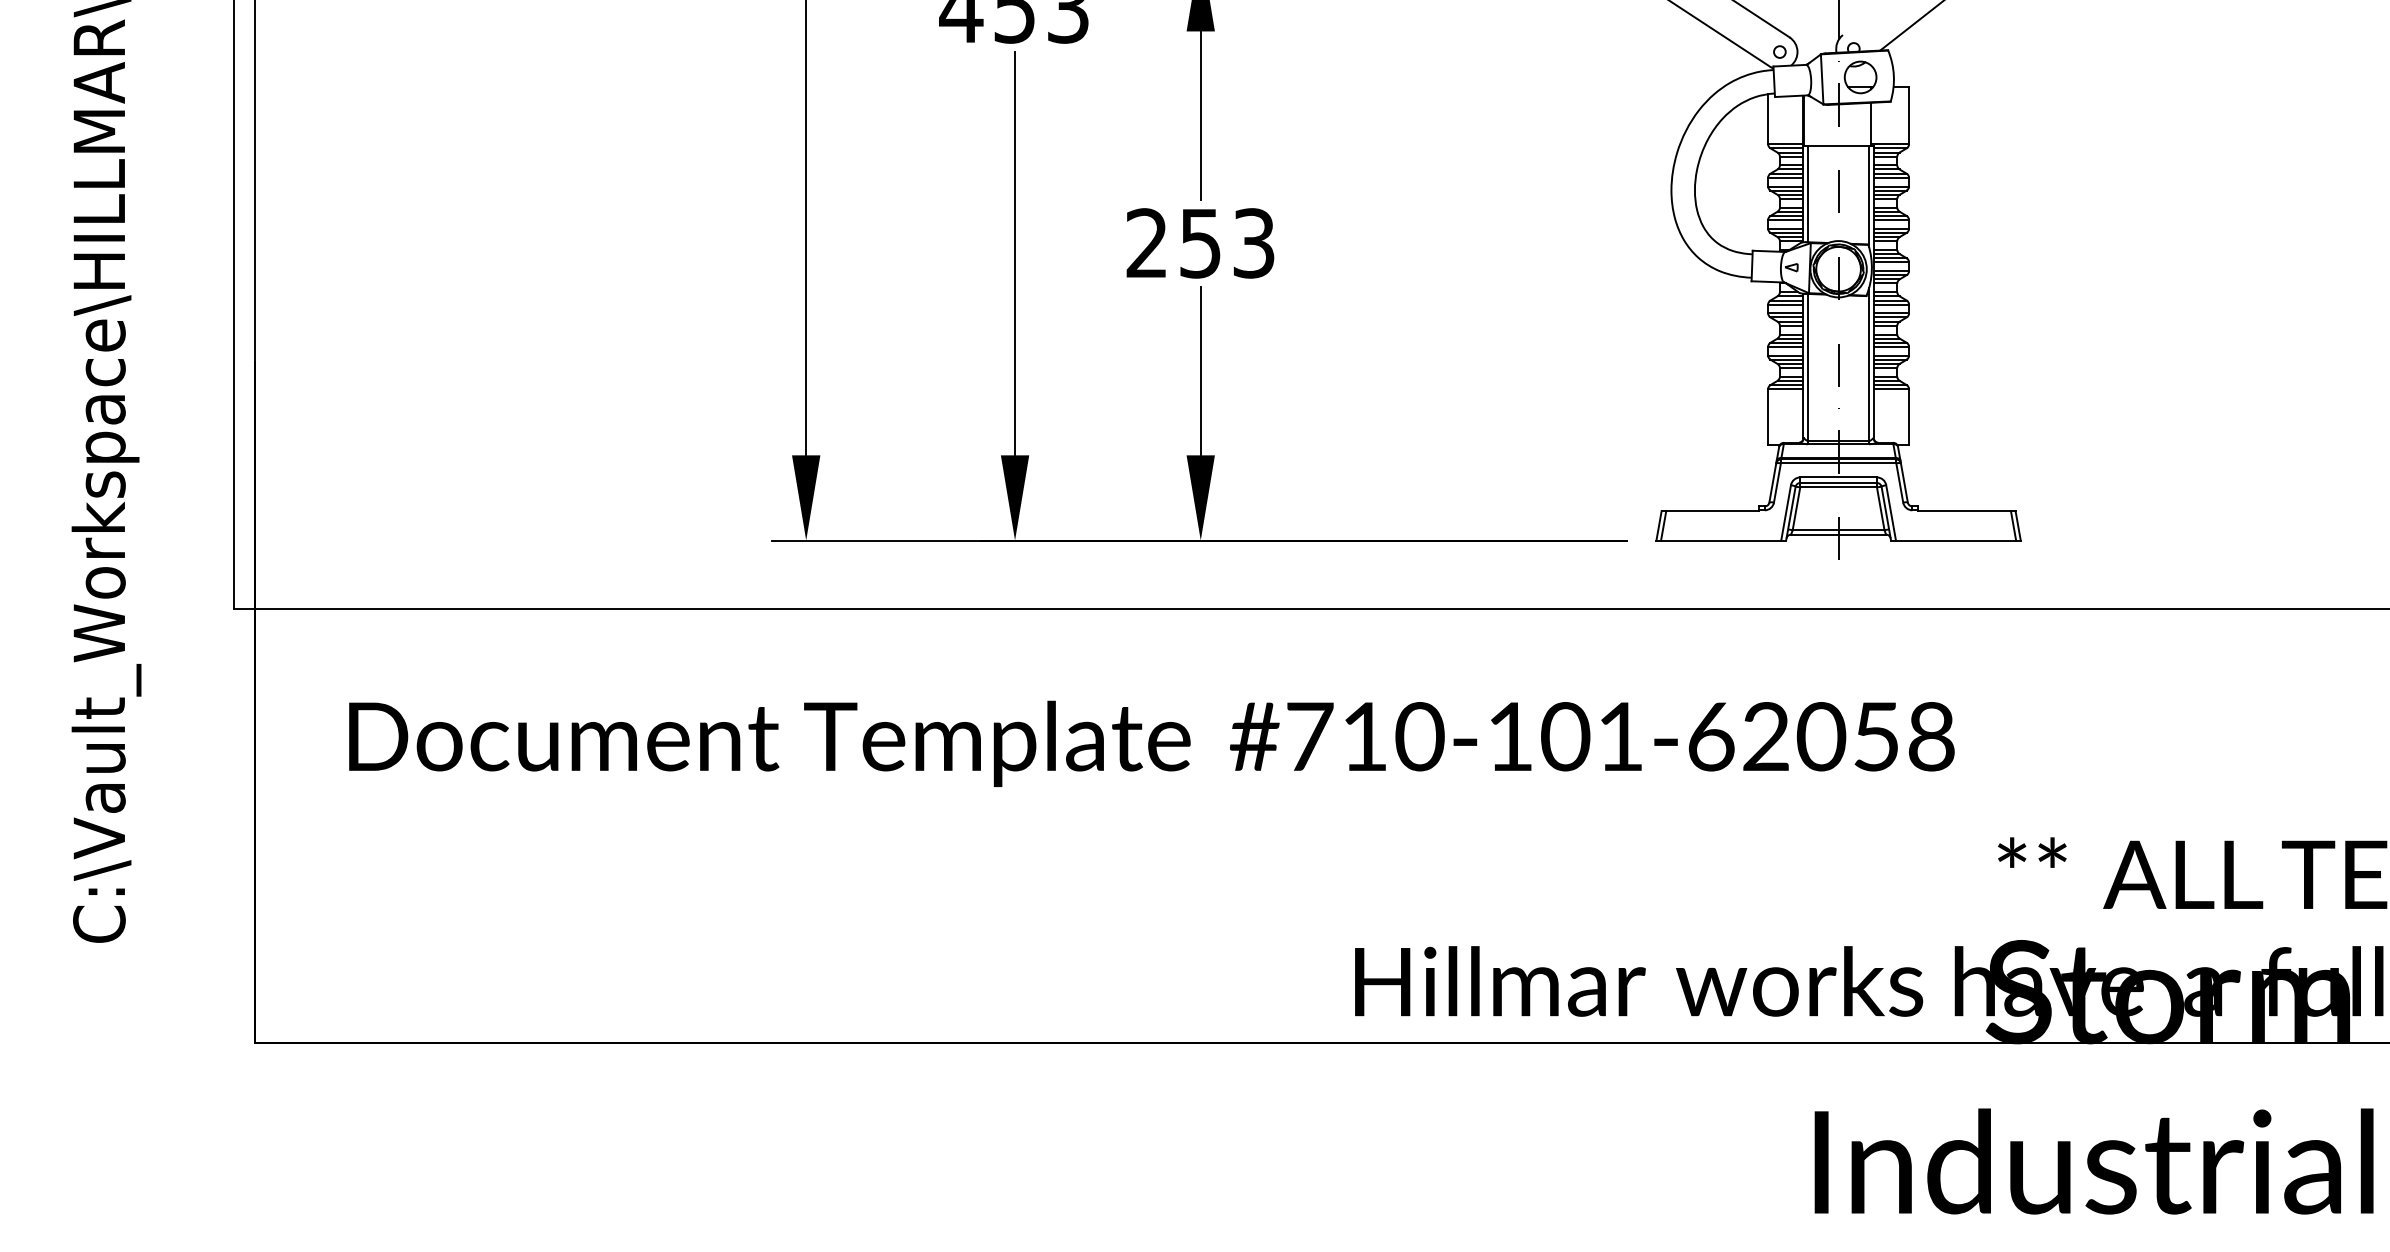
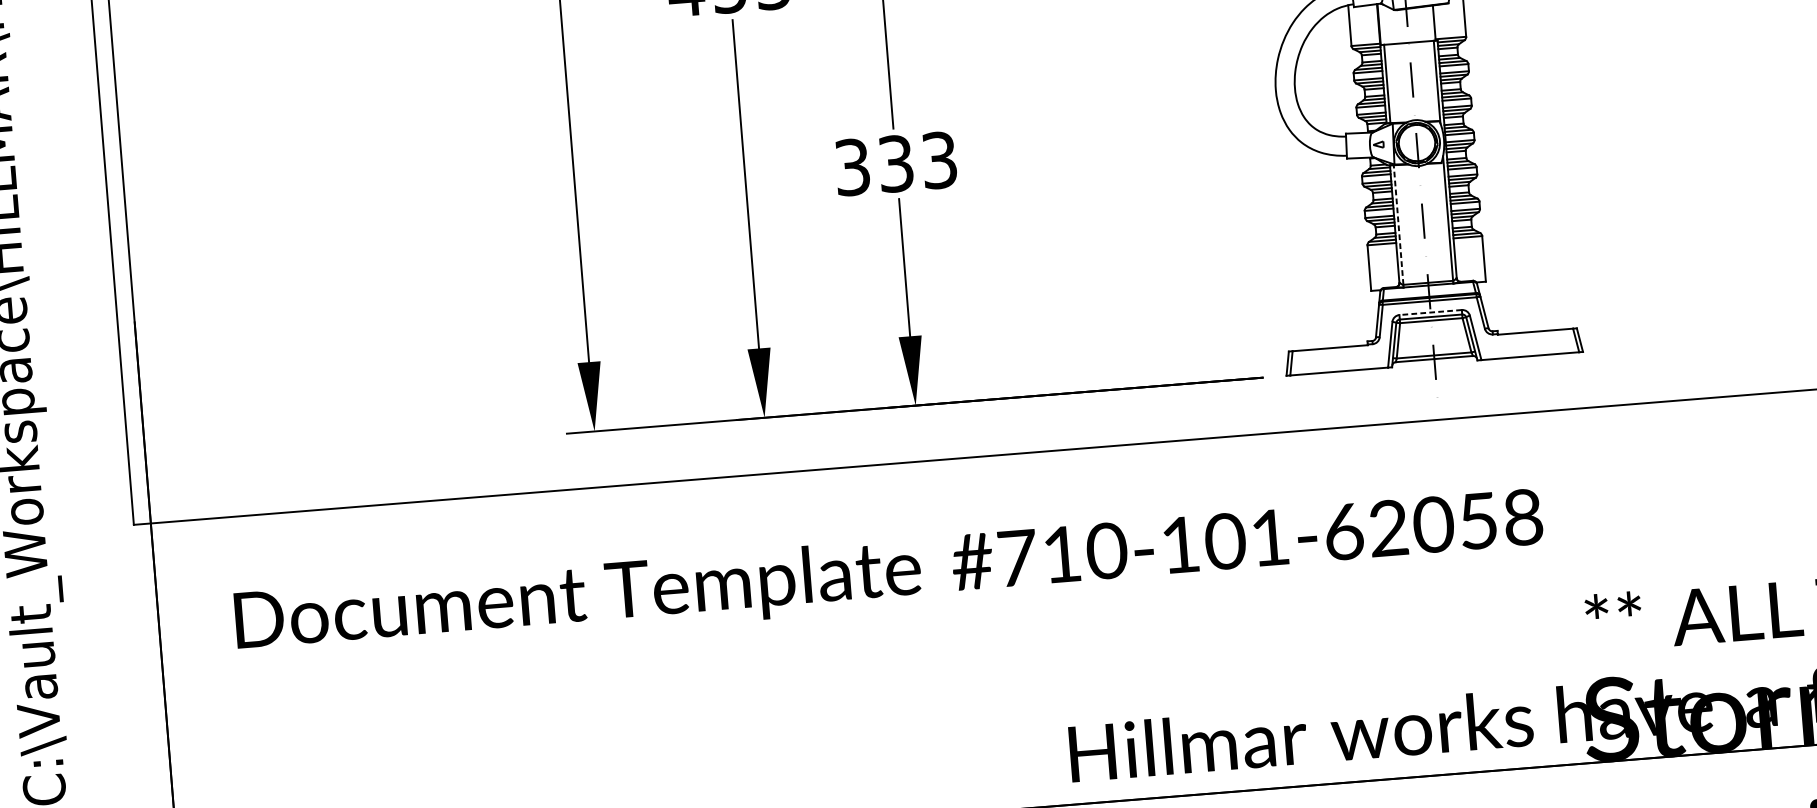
text: (1173, 243) -> (874, 165), 253 -> 333
line: (1808, 366) -> (1398, 224), solid -> dashed
line: (1838, 477) -> (1430, 312), solid -> dashed

